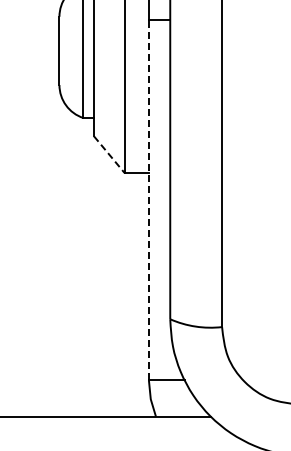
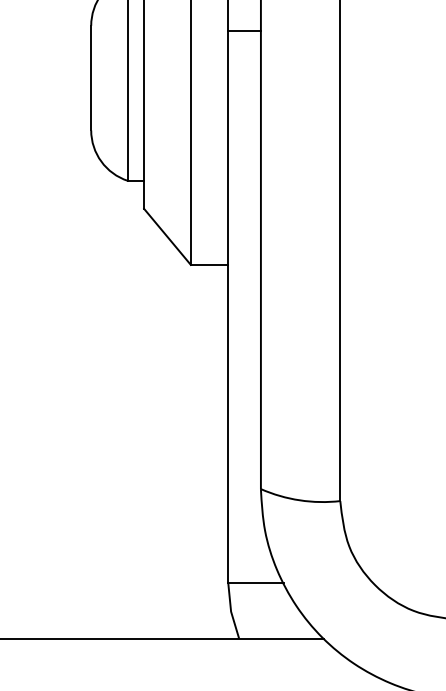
line: (109, 154) -> (167, 236), dashed -> solid
line: (148, 200) -> (227, 307), dashed -> solid

